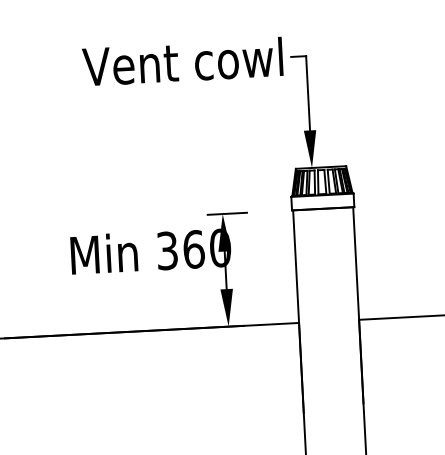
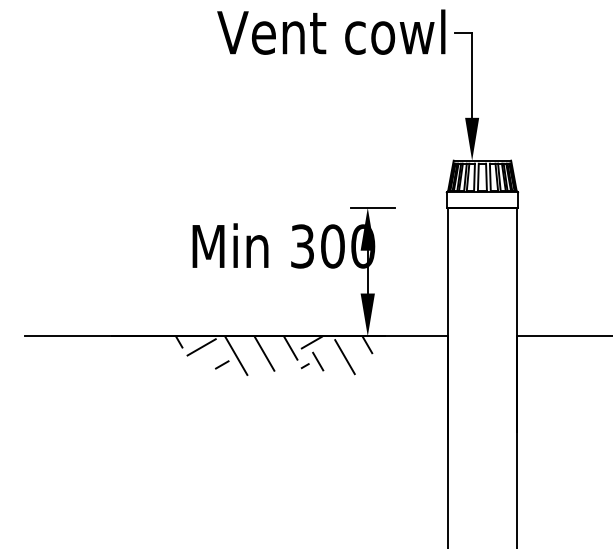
text: (194, 249) -> (333, 246), 360 -> 300
hatch: (146, 347) -> (273, 355), added

